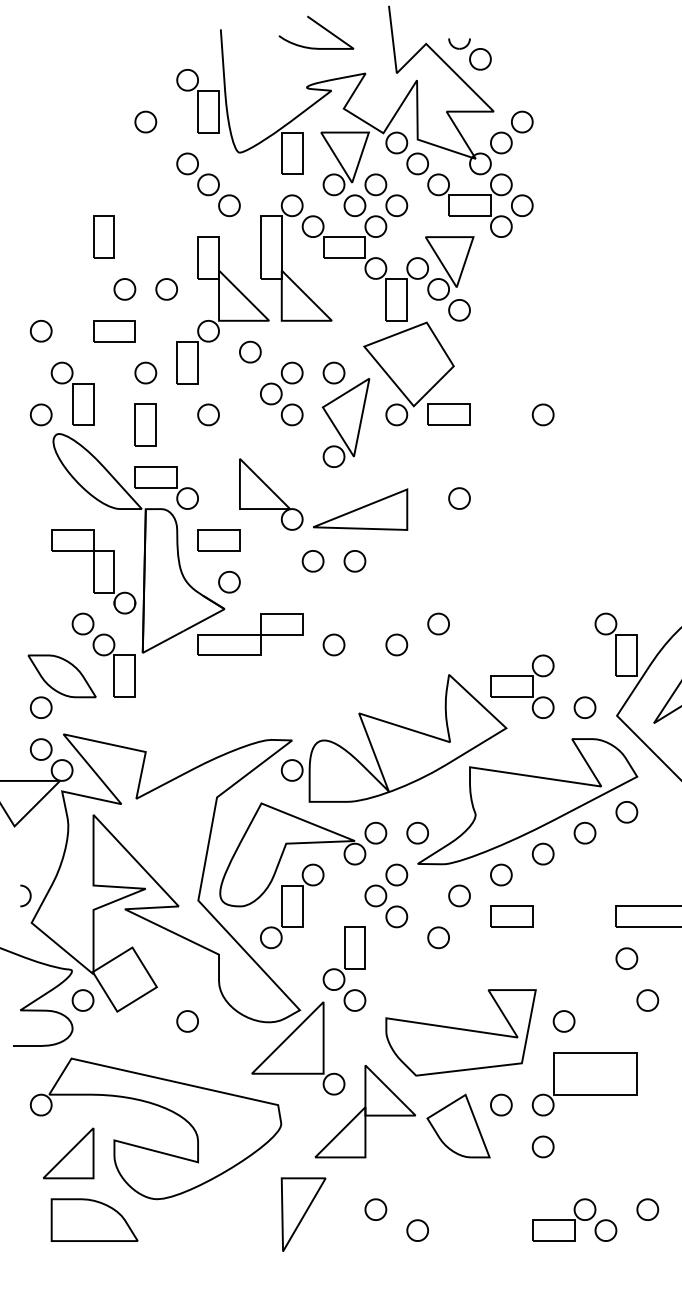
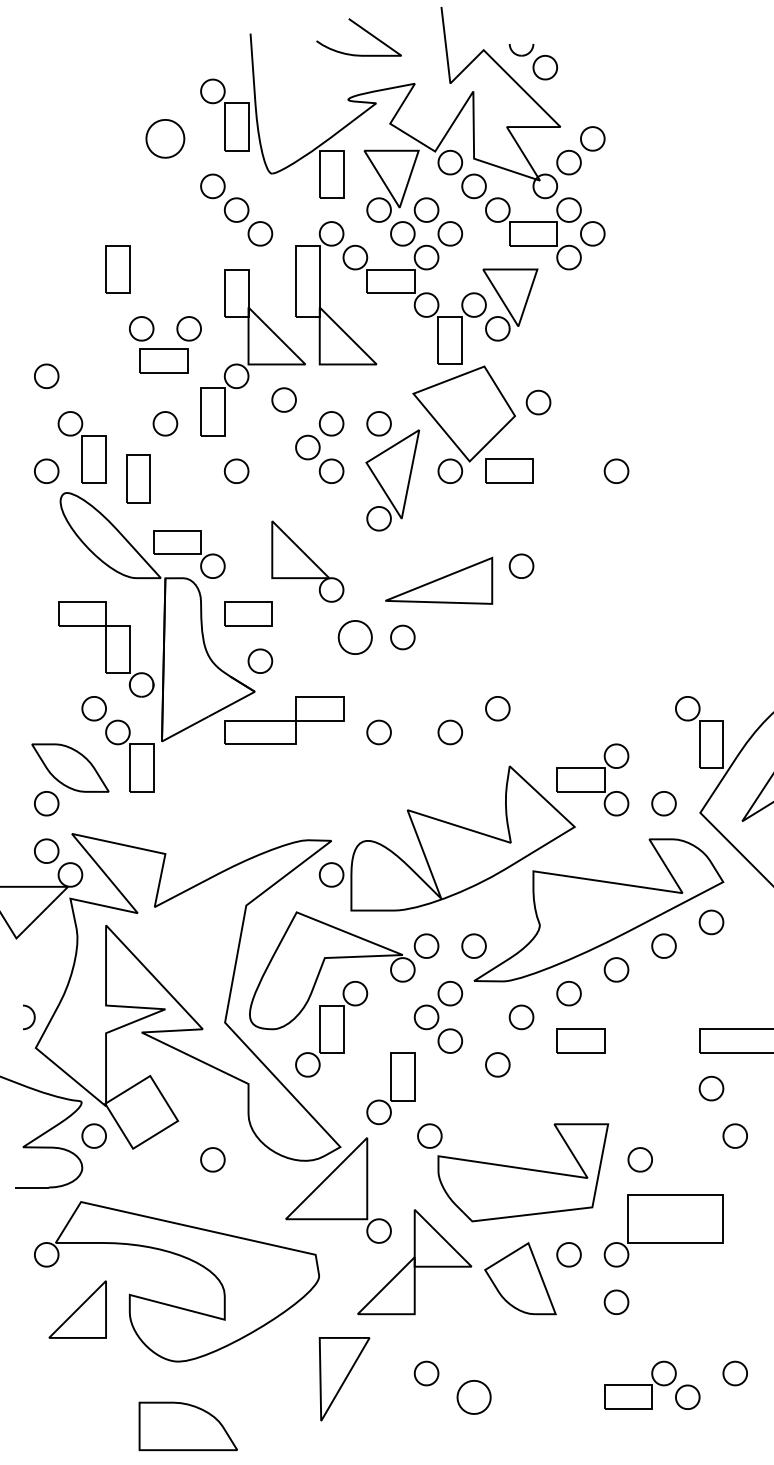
part: (145, 121) -> (165, 138), size x1.6
part: (459, 310) -> (538, 402), moved
part: (114, 330) -> (163, 360), moved
part: (145, 424) -> (138, 478), moved
part: (360, 509) -> (439, 580), moved
part: (313, 561) -> (355, 637), size x1.4
part: (354, 1000) -> (429, 1135), moved
part: (93, 1220) -> (187, 1426), moved
part: (417, 1229) -> (473, 1396), size x1.4

